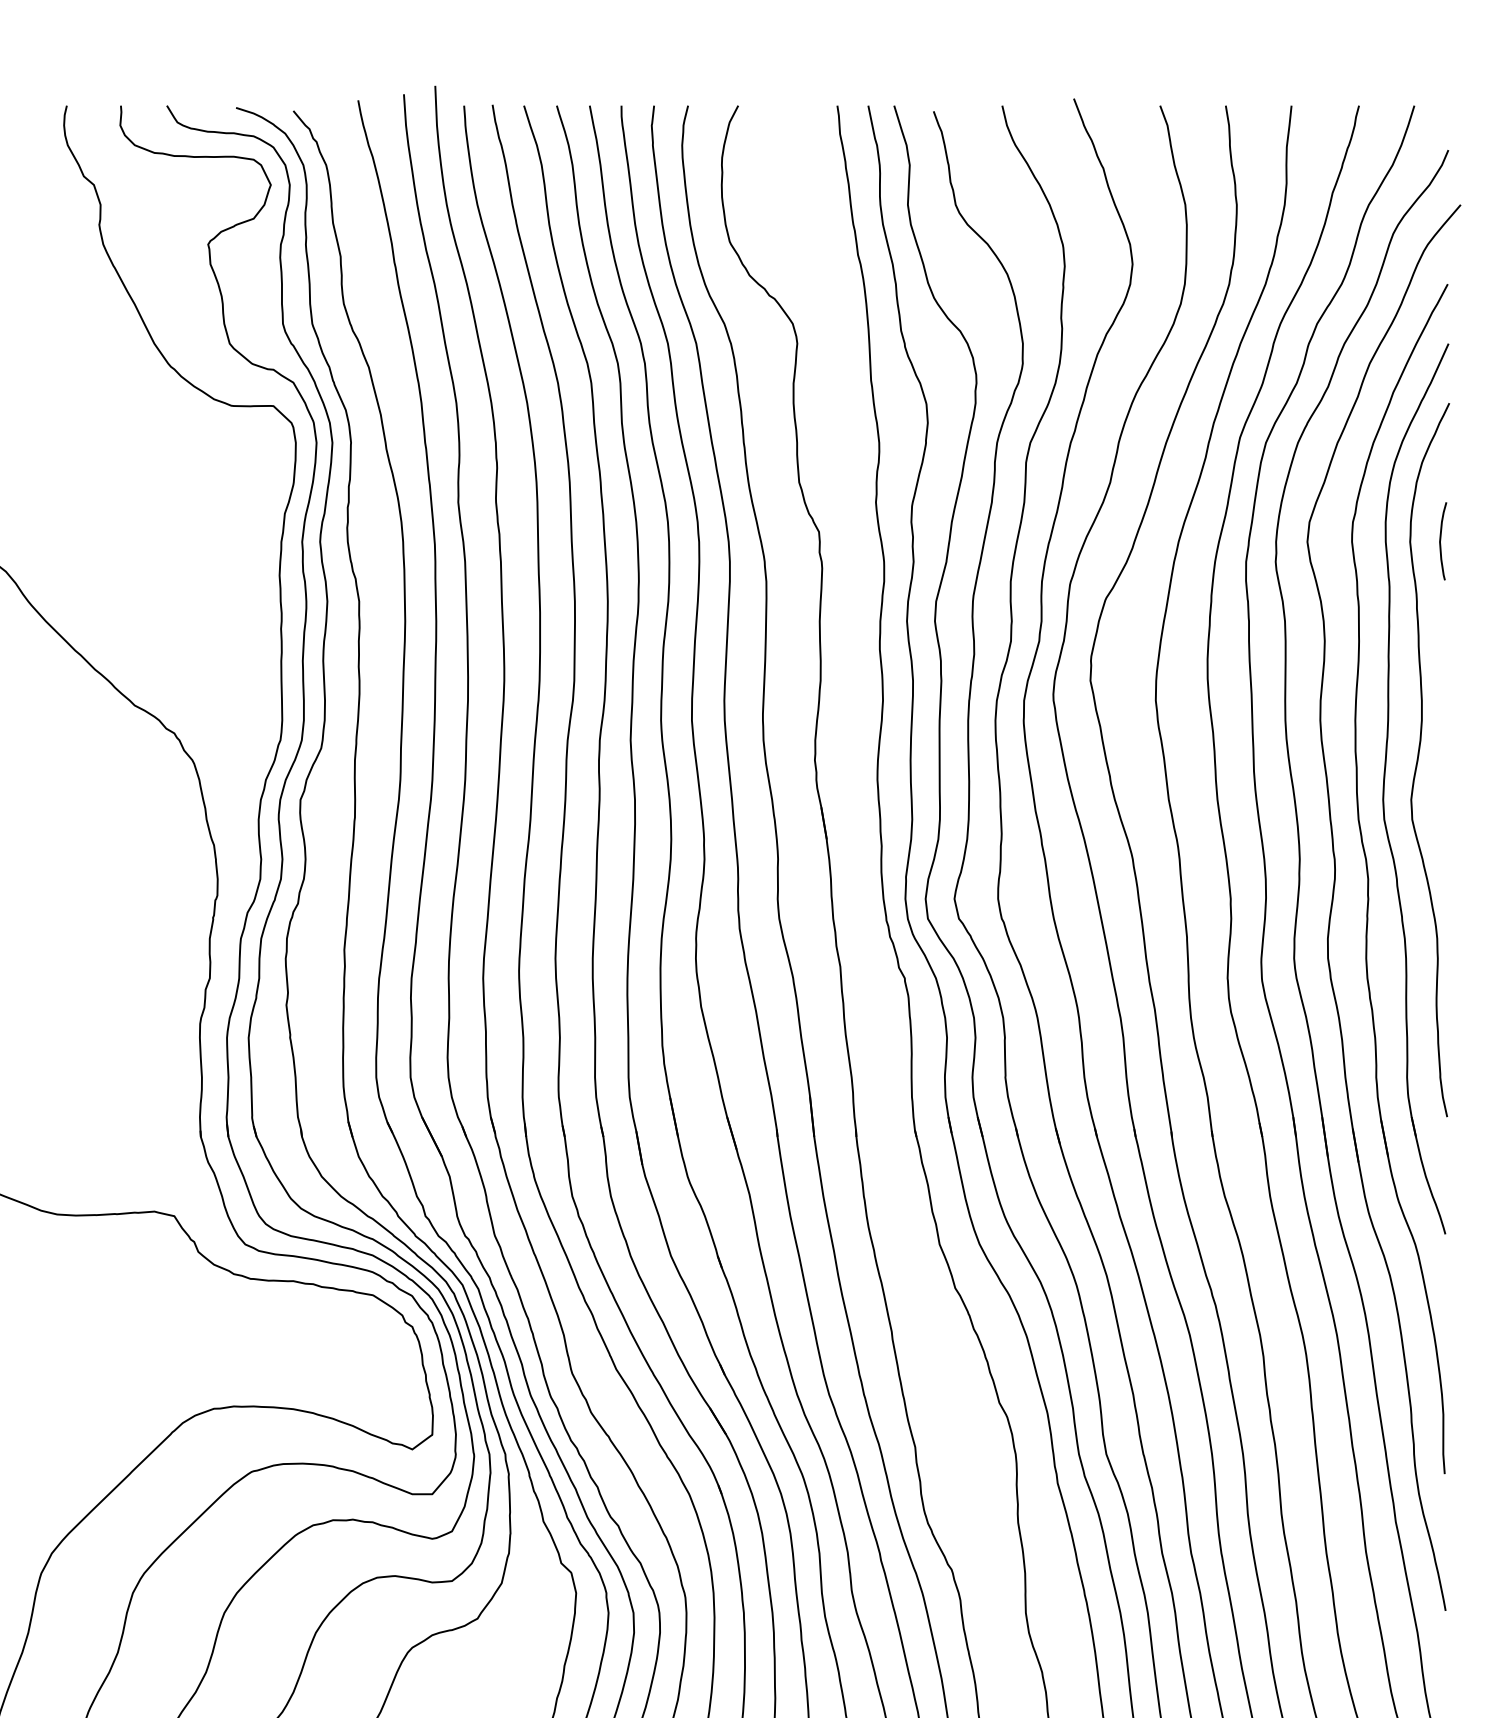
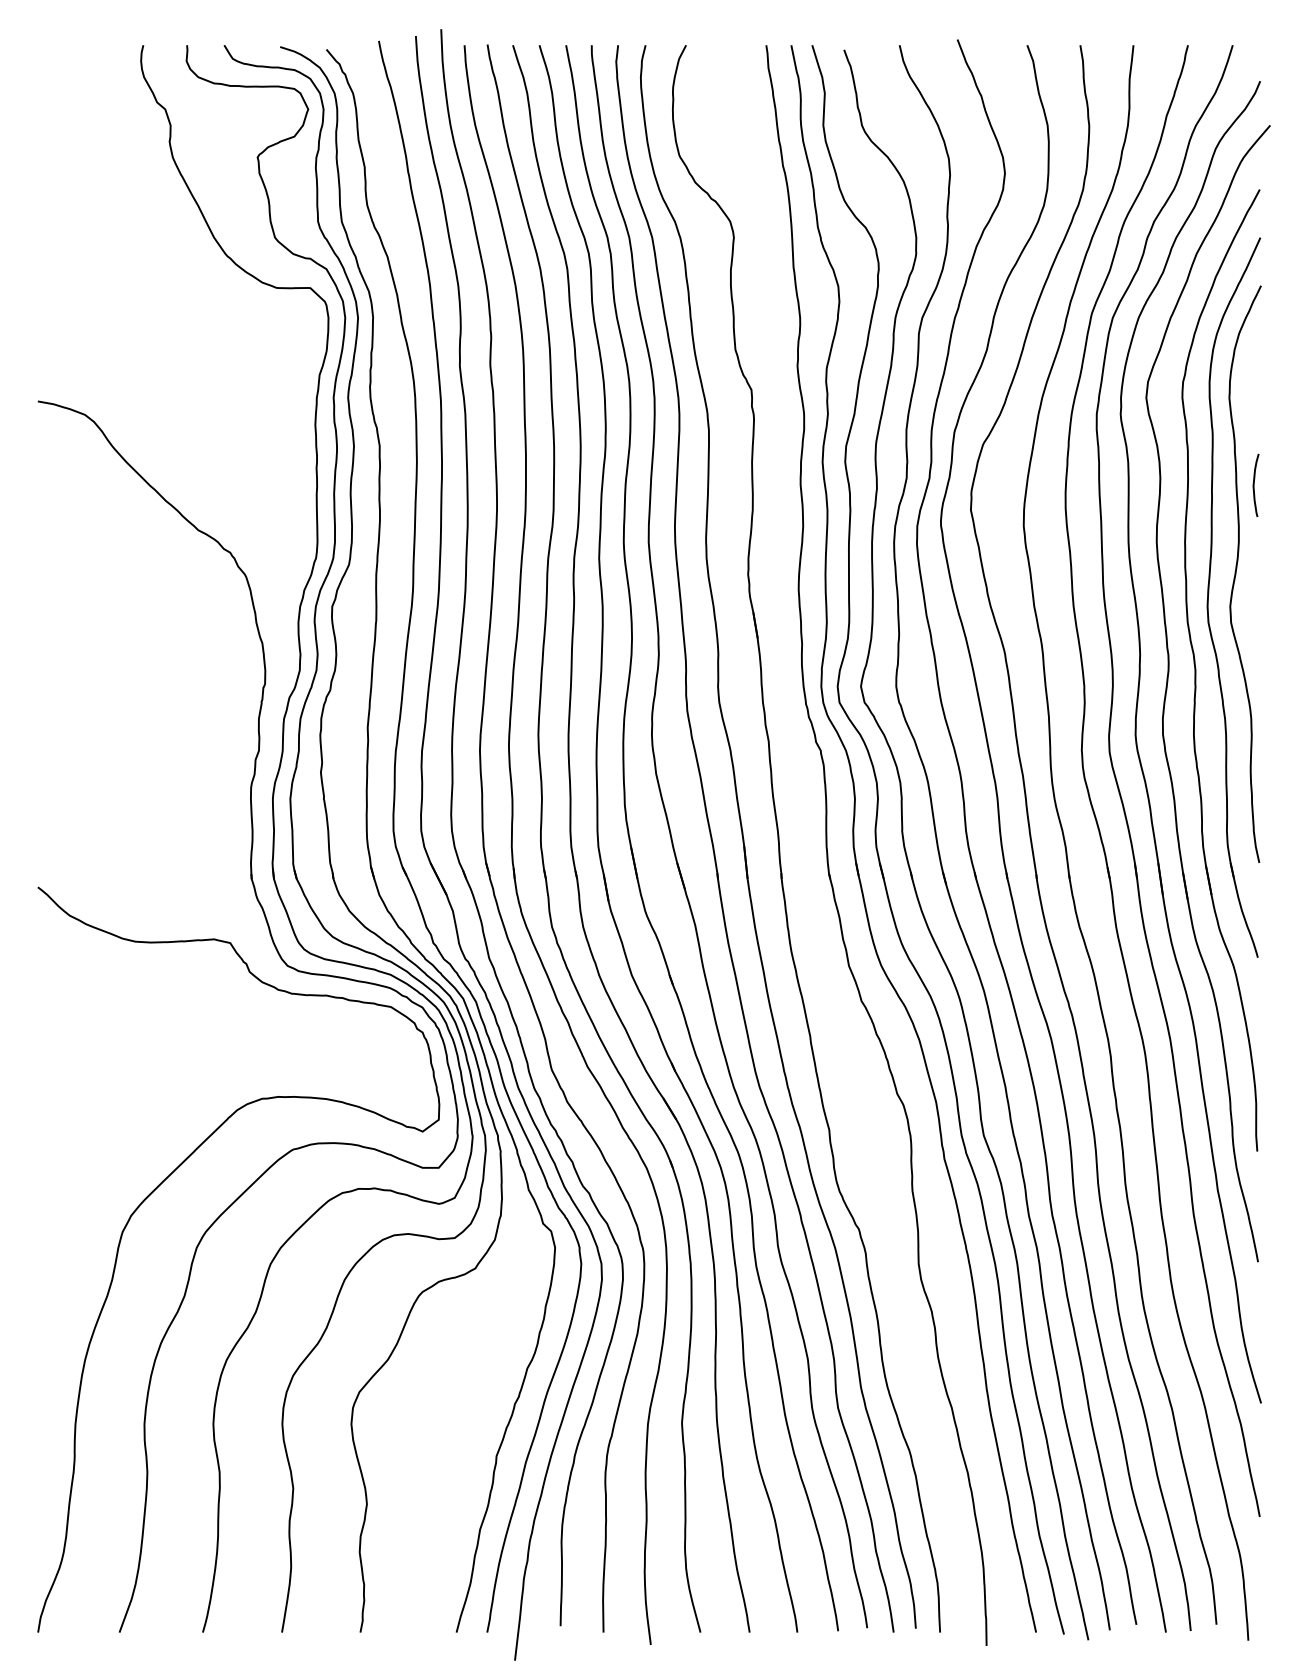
curve: (1441, 540) -> (1254, 484), moved

